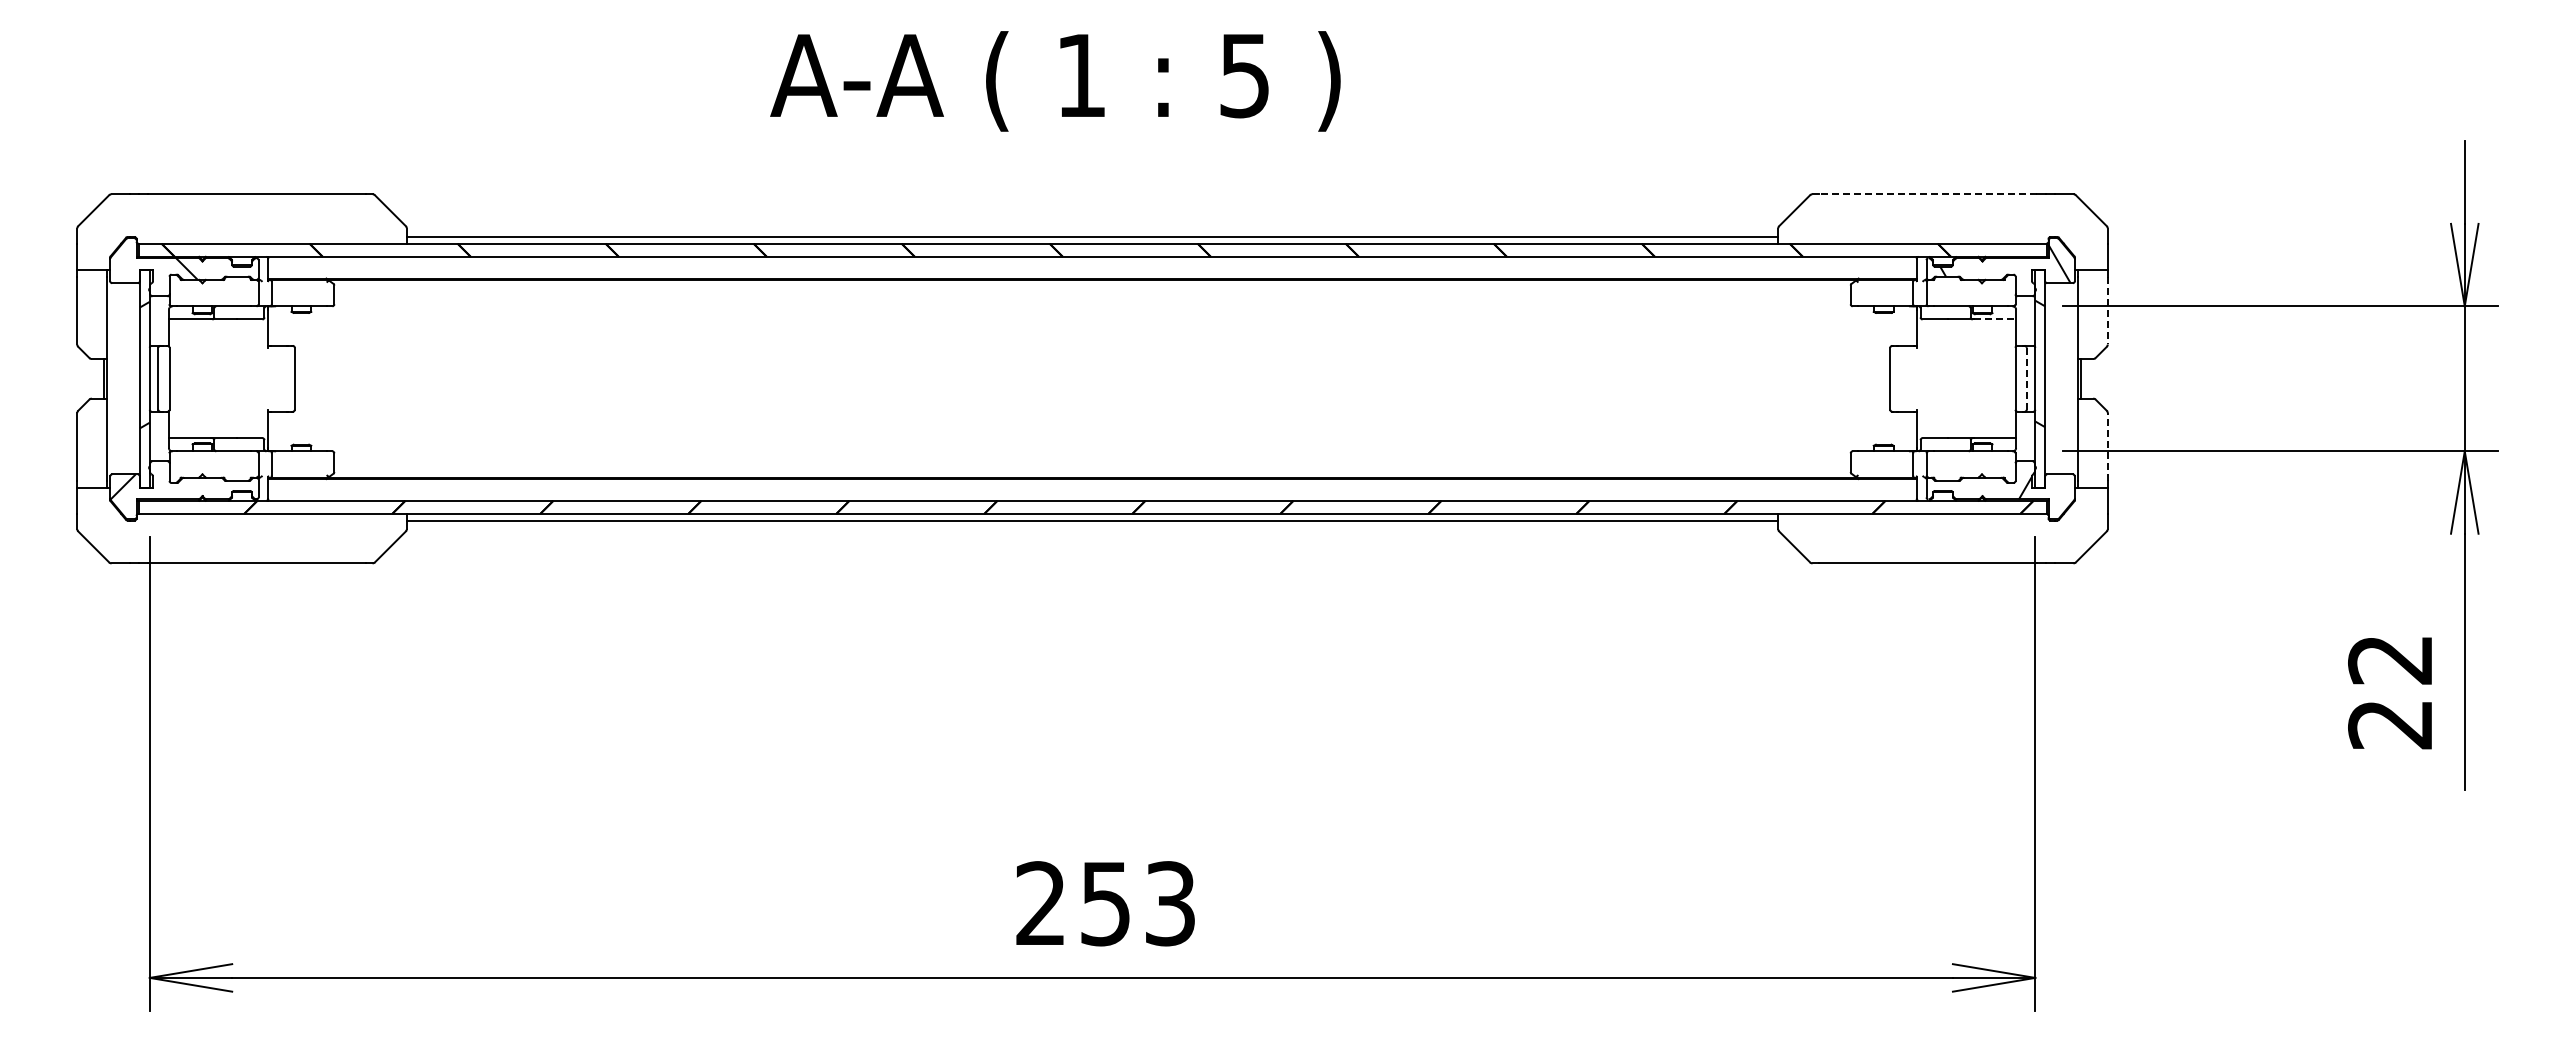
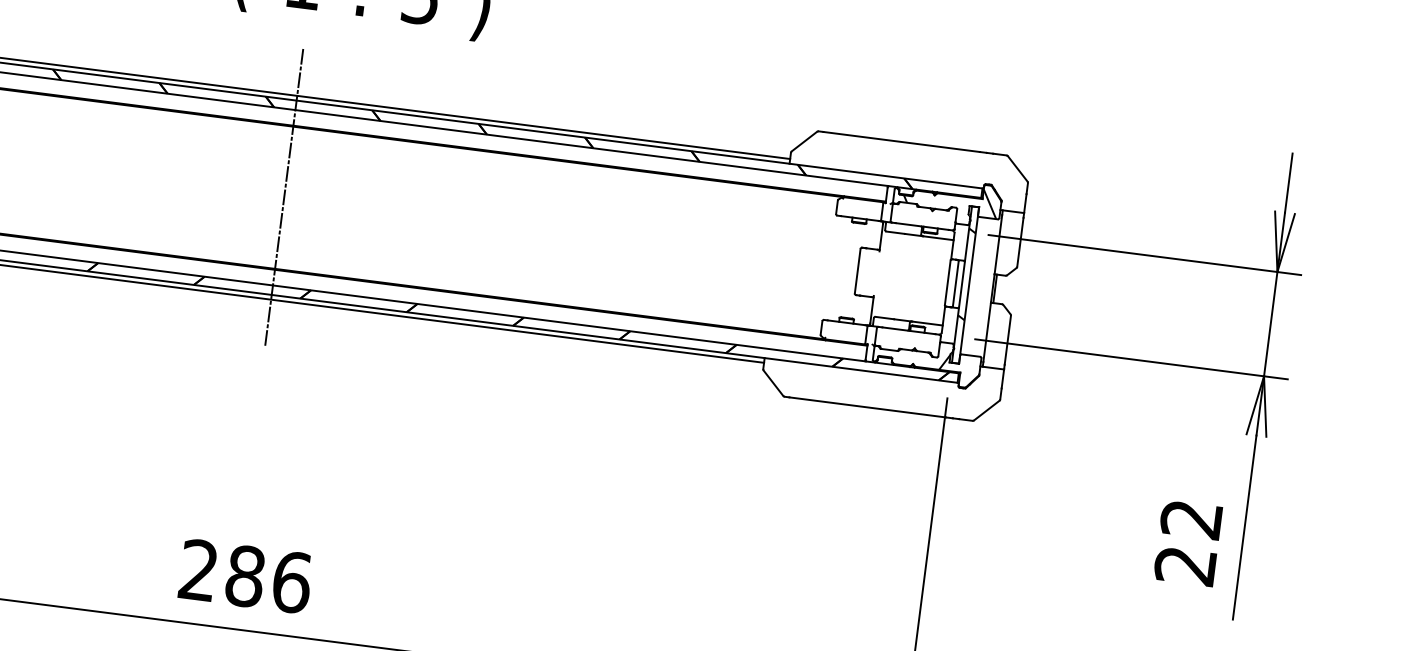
line: (1927, 194) -> (901, 142), dashed -> solid
line: (2107, 310) -> (1020, 242), dashed -> solid
line: (1995, 319) -> (938, 238), dashed -> solid
line: (1092, 378) -> (284, 197), added
line: (2026, 378) -> (955, 283), dashed -> solid
line: (2107, 447) -> (1007, 340), dashed -> solid
text: (1138, 903) -> (268, 579), 253 -> 286

